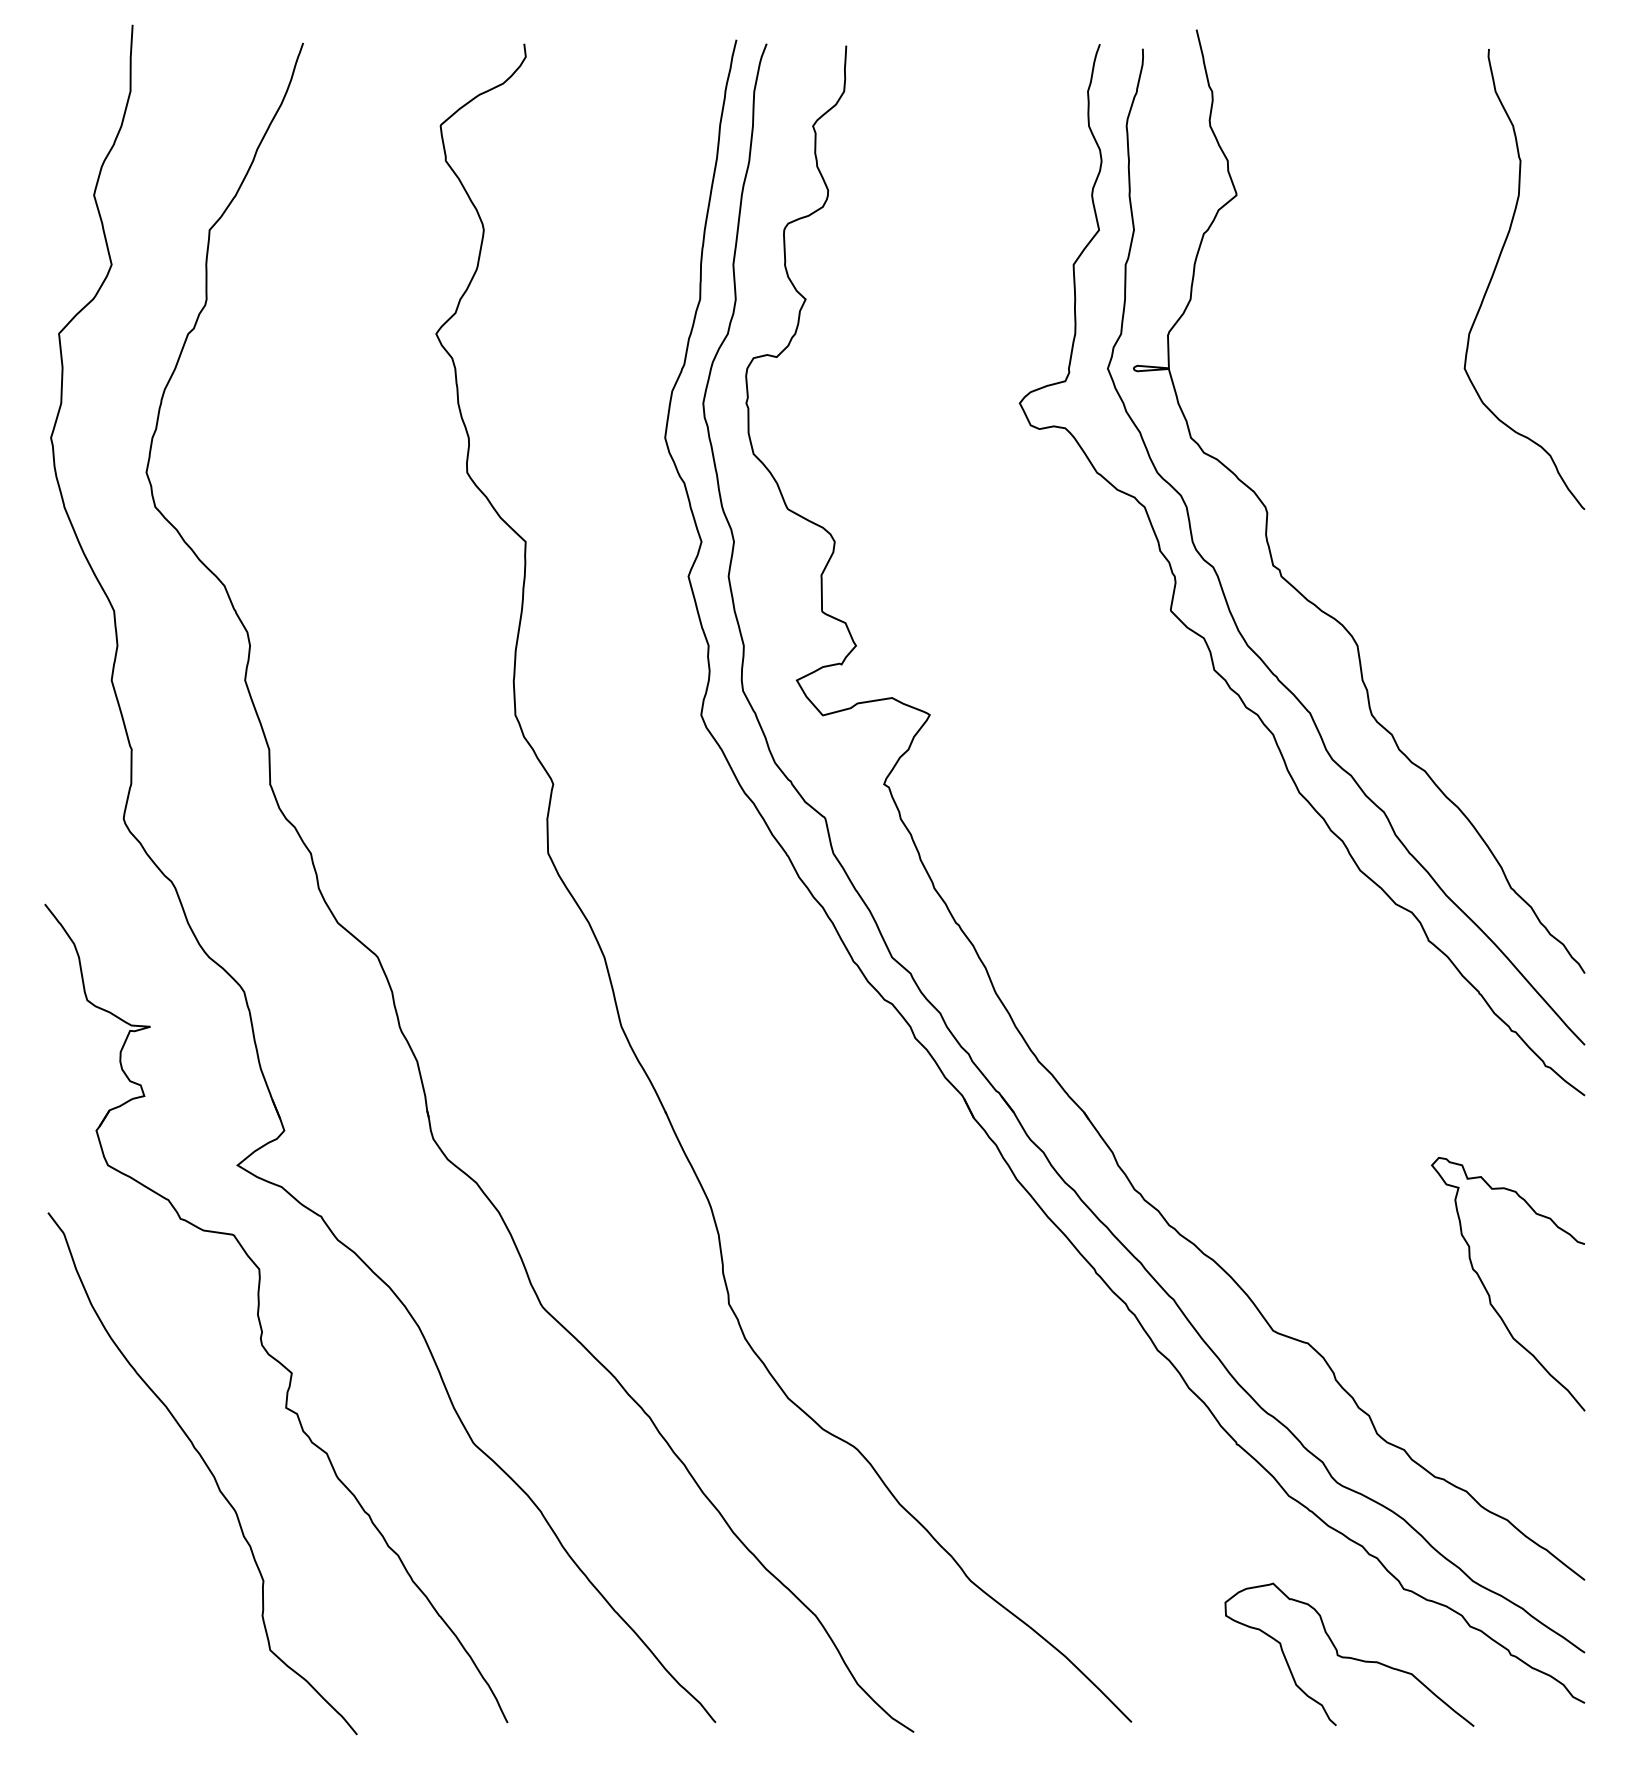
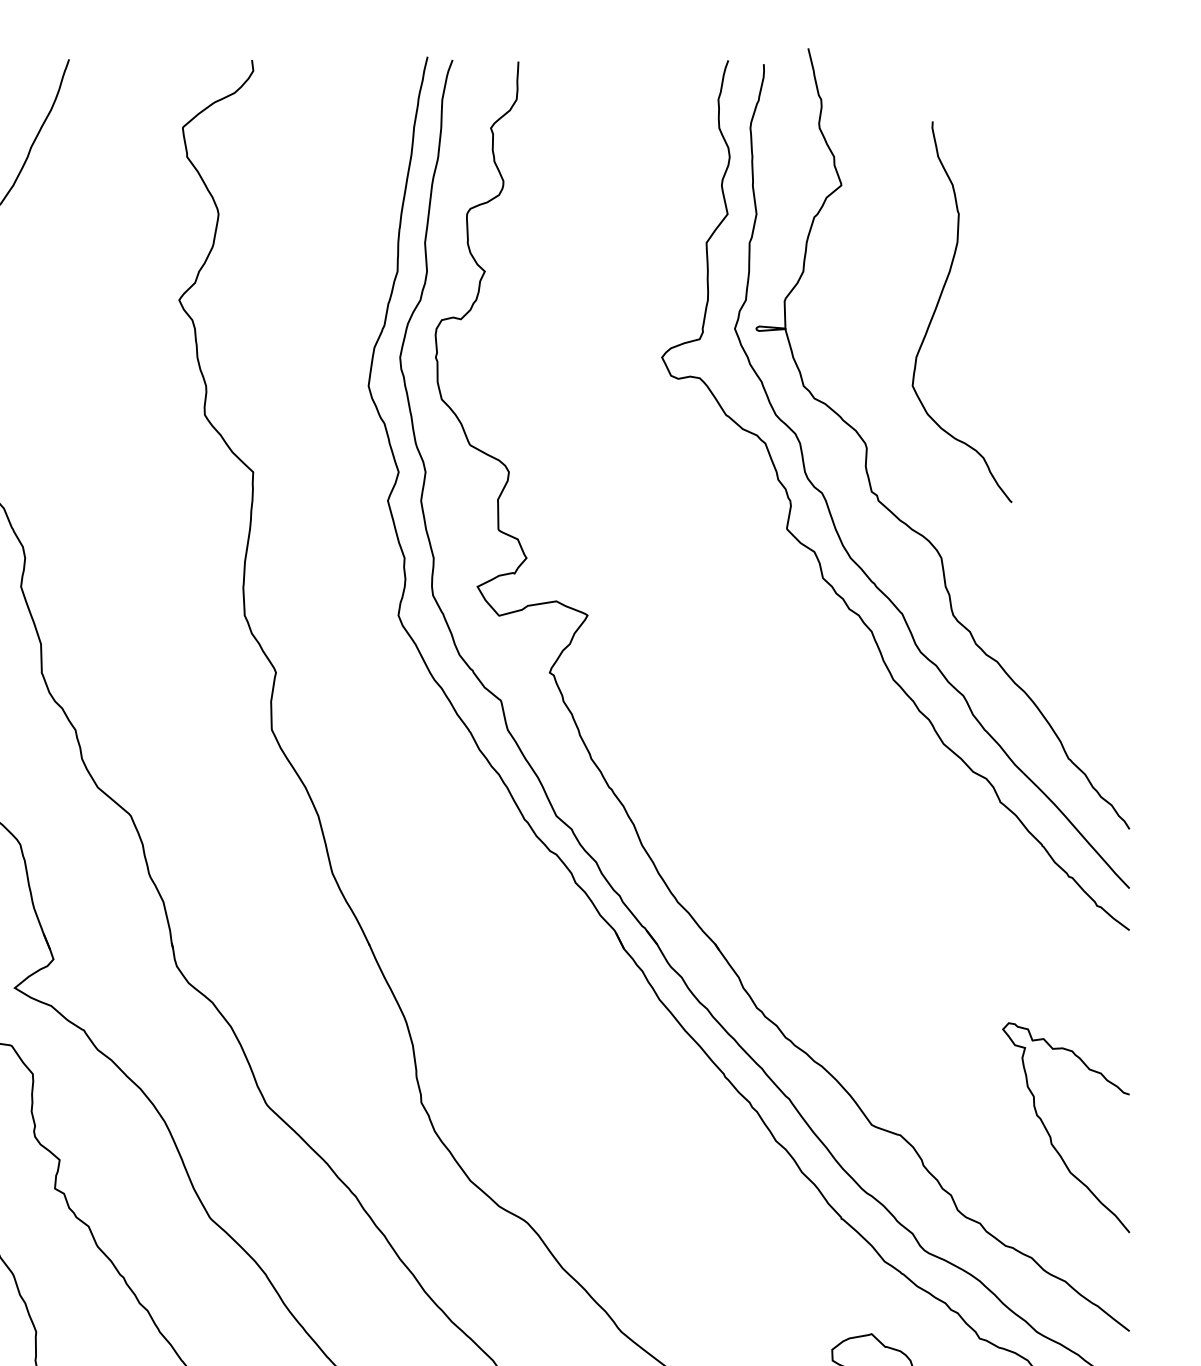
curve: (1496, 268) -> (938, 303), moved
curve: (1489, 1293) -> (1050, 1135), moved

